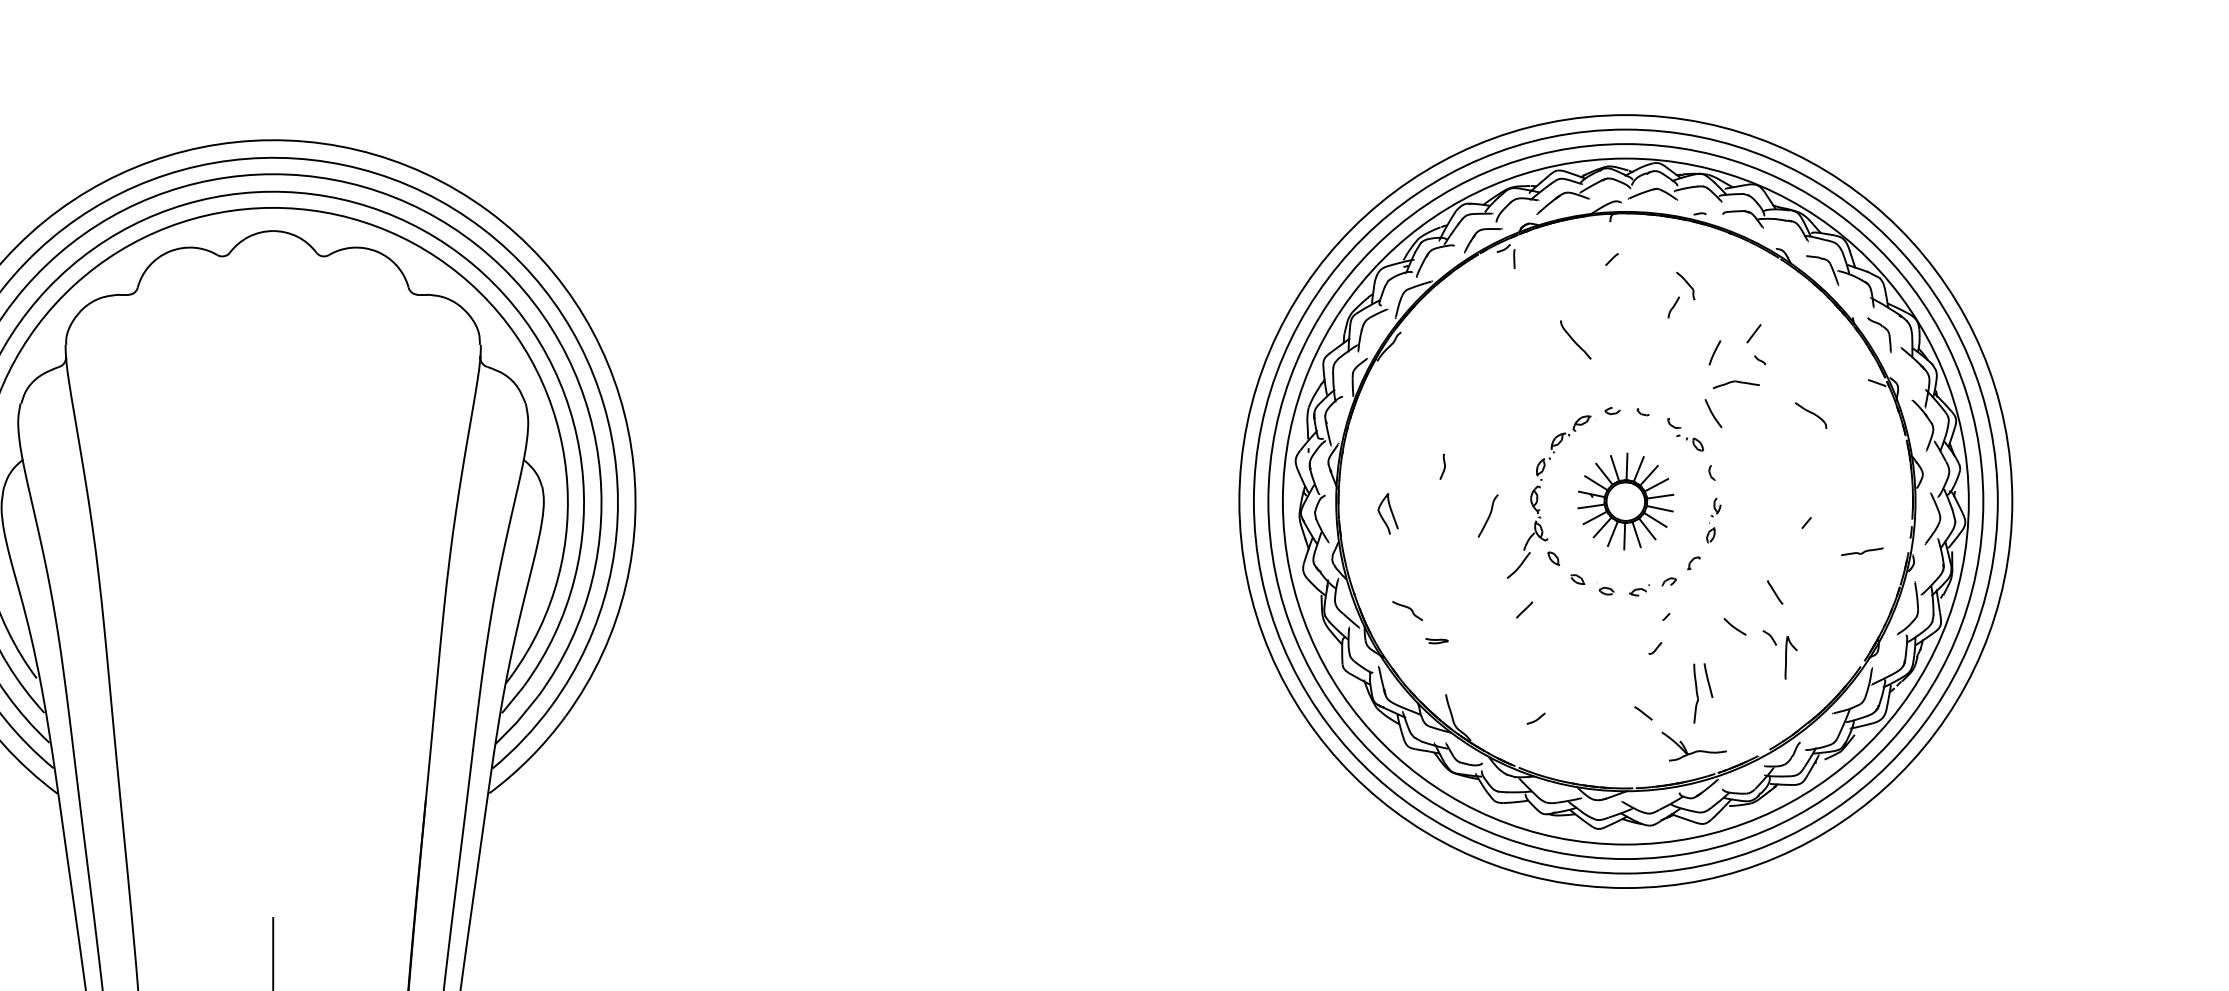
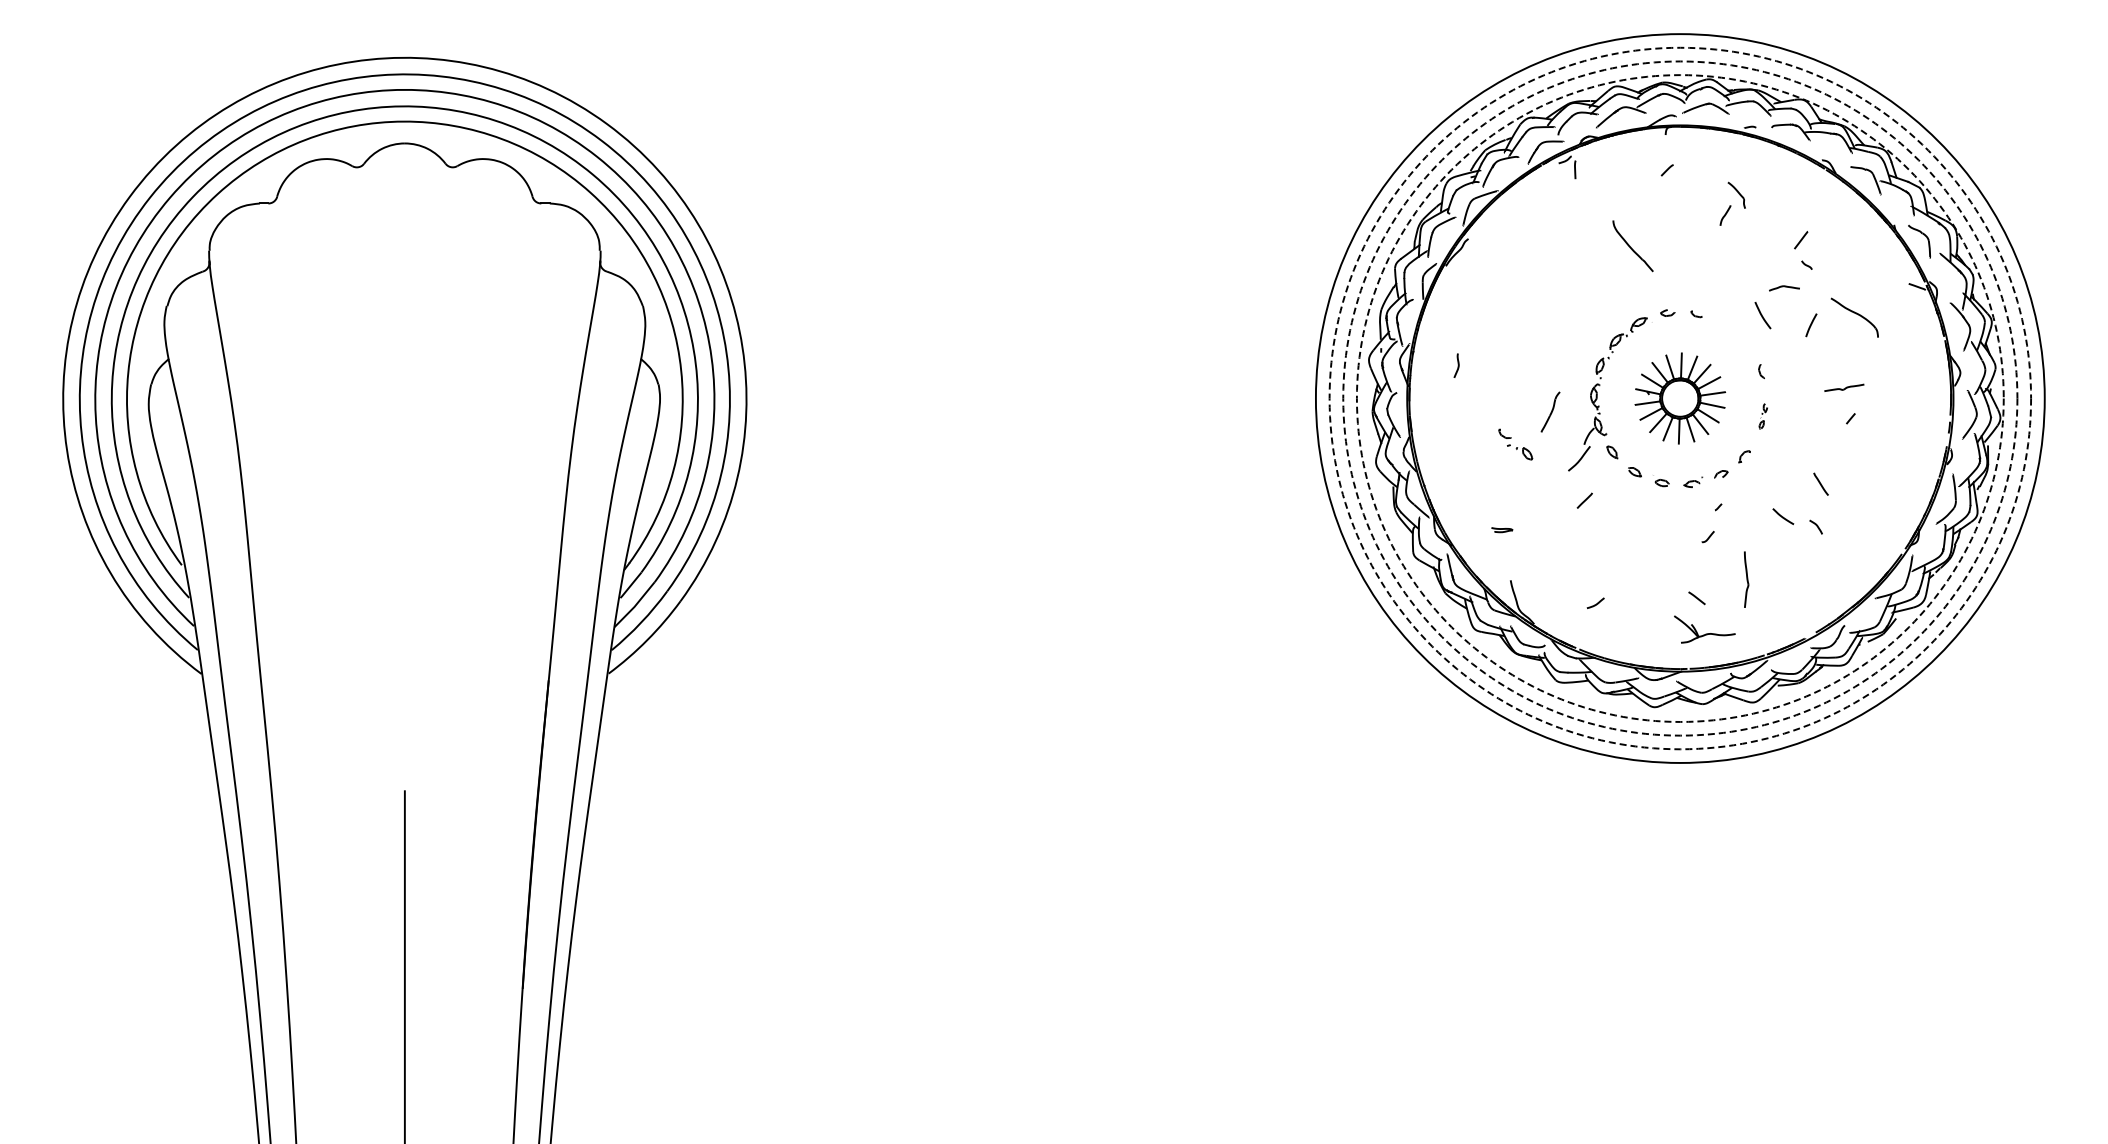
part: (1576, 339) -> (1633, 245), size x1.4
line: (1715, 353) -> (1811, 325), moved
part: (1736, 384) -> (1784, 288), size x0.7
part: (1810, 415) -> (1854, 317), size x1.6
part: (1685, 434) -> (1515, 444), moved
curve: (1443, 466) -> (1457, 365), moved
circle: (1624, 501) -> (1679, 398), solid -> dashed
circle: (1626, 501) -> (1680, 398), solid -> dashed
circle: (1626, 501) -> (1680, 398), solid -> dashed
part: (1388, 513) -> (1456, 409), removed
part: (1714, 520) -> (1763, 416), size x0.6
part: (1862, 551) -> (1844, 387), moved
curve: (1407, 608) -> (1474, 499), removed
part: (1791, 657) -> (1836, 545), removed
line: (1707, 680) -> (1757, 567), removed
part: (1693, 746) -> (1704, 629), moved

